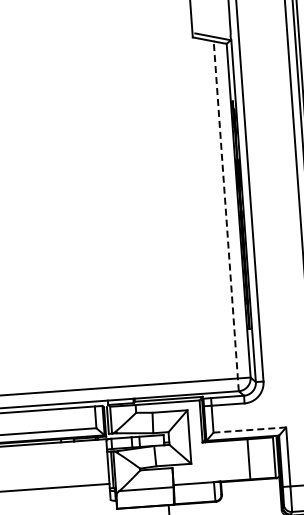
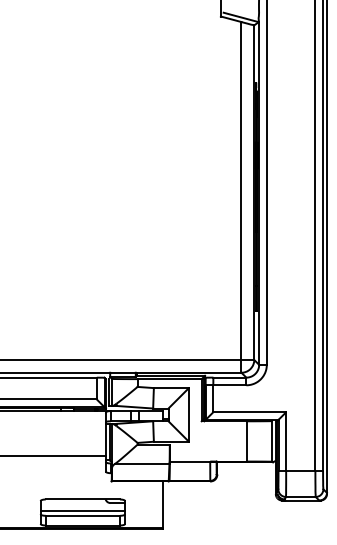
line: (226, 215) -> (241, 196), dashed -> solid
line: (249, 430) -> (249, 412), dashed -> solid

